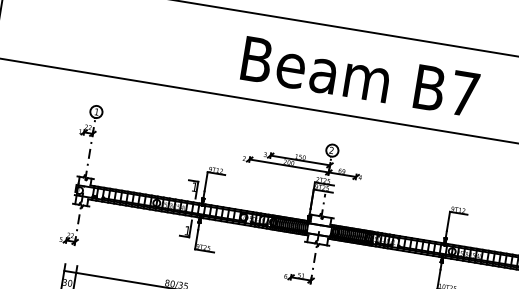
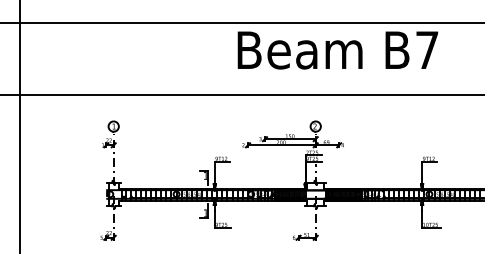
text: (359, 77) -> (337, 50), moved

